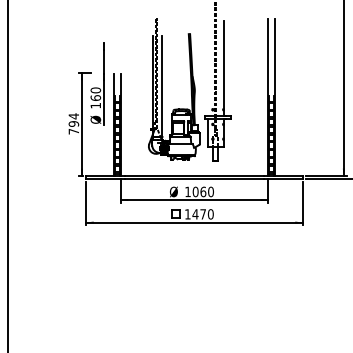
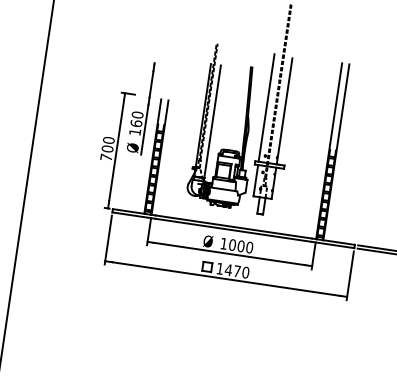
line: (207, 67) -> (266, 107), added
text: (73, 119) -> (107, 143), 794 -> 700
text: (203, 191) -> (241, 245), 1060 -> 1000

